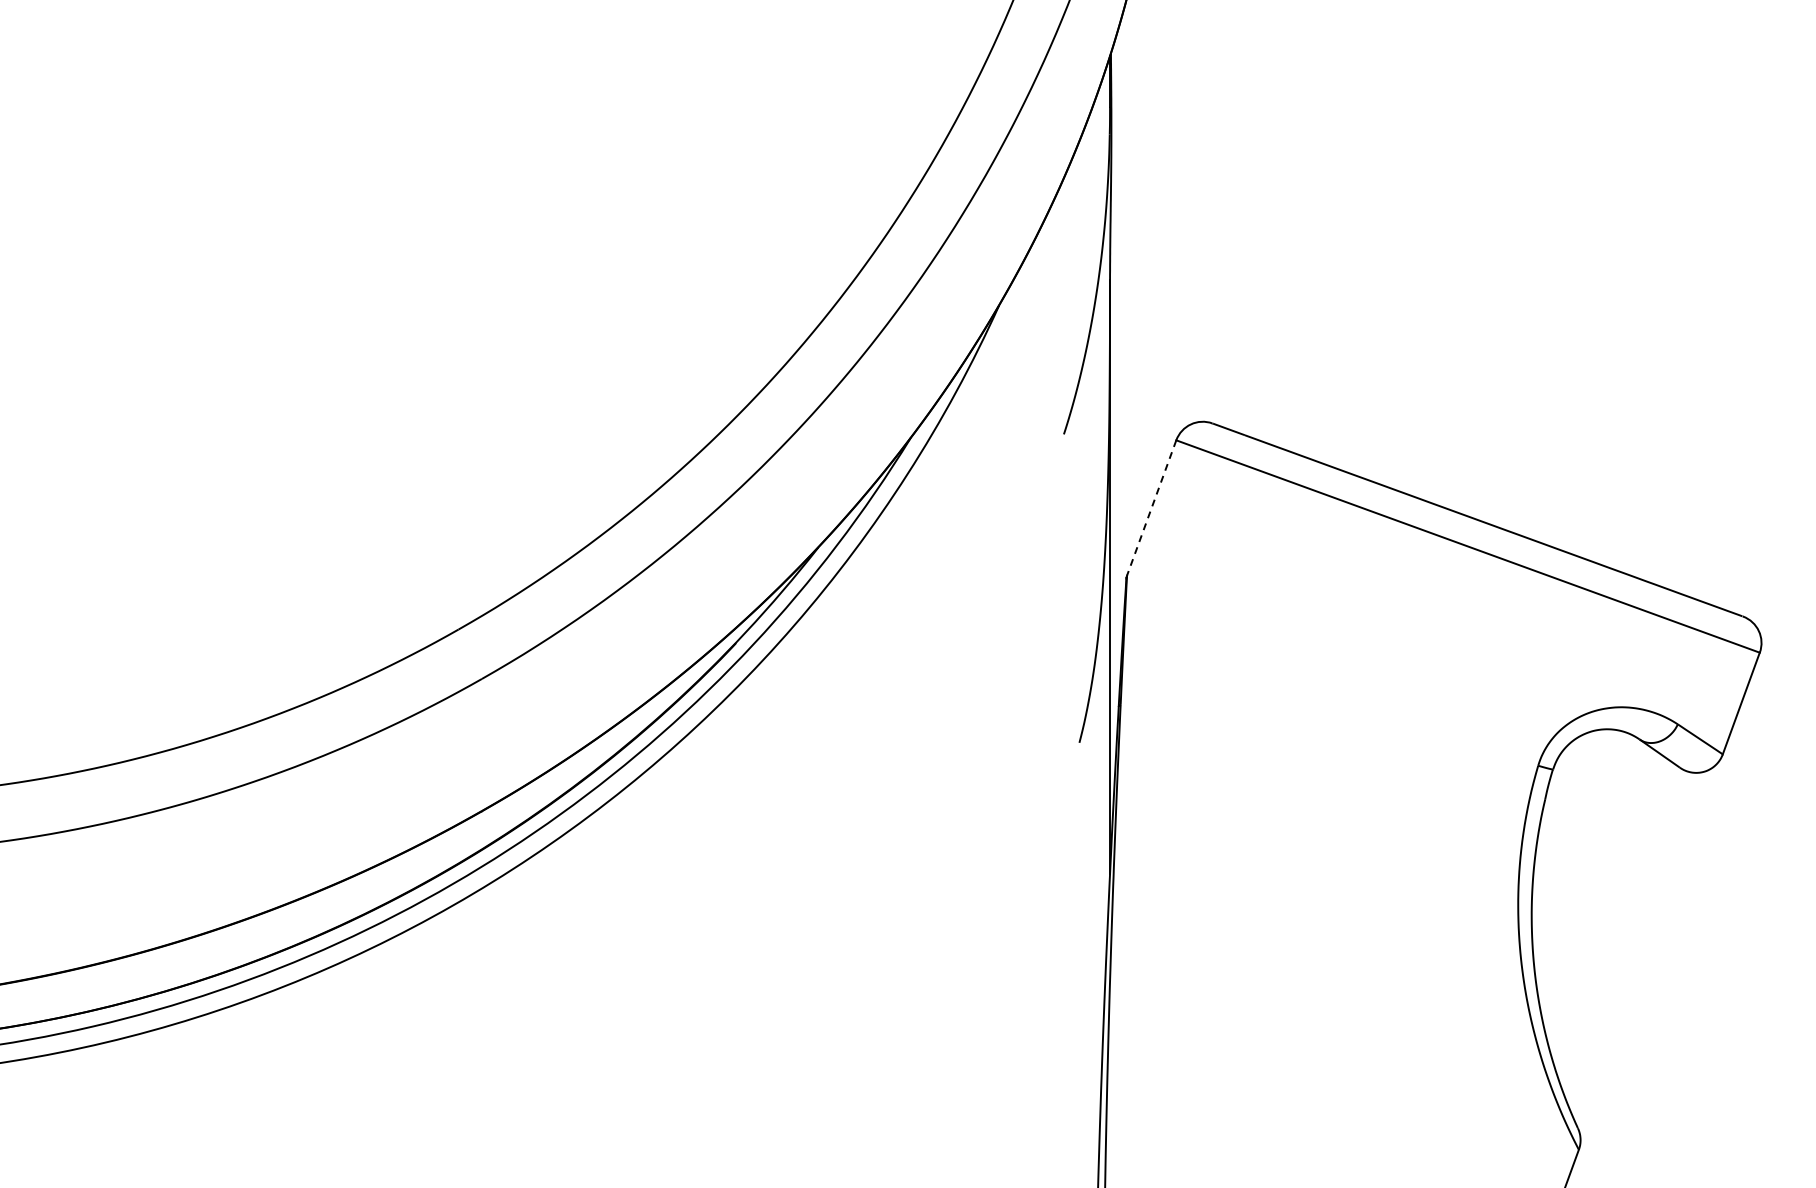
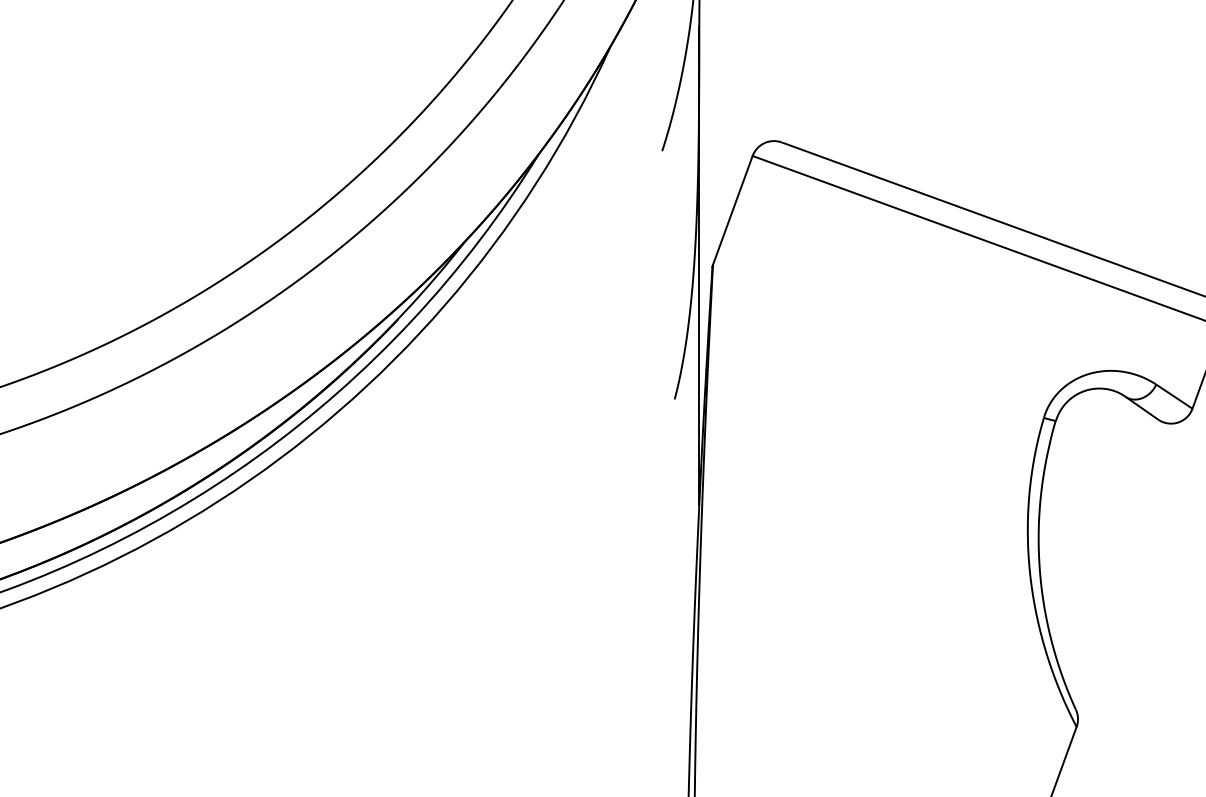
line: (1151, 508) -> (732, 210), dashed -> solid

